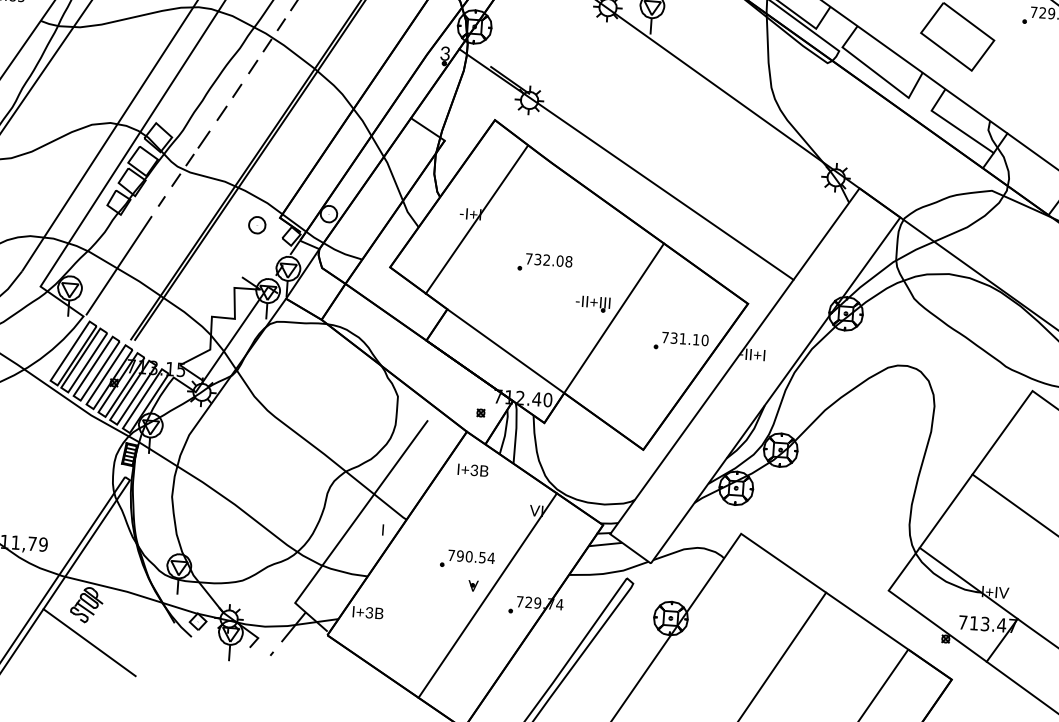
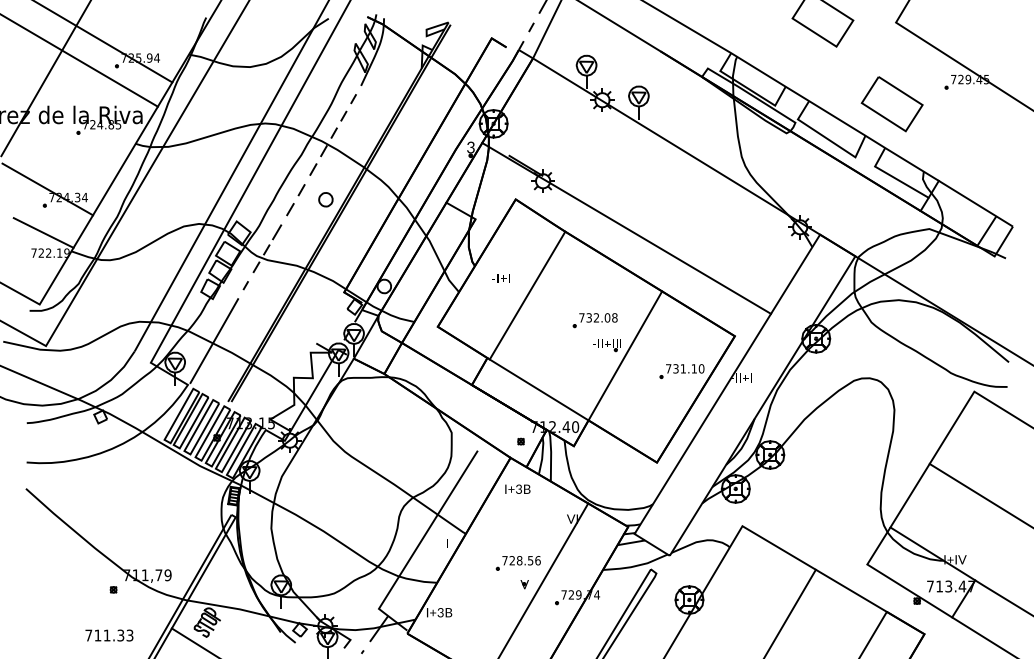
line: (476, 219) -> (527, 295), moved
part: (256, 224) -> (325, 199), moved
part: (544, 263) -> (594, 320), moved
text: (475, 556) -> (524, 560), 790.54 -> 728.56

